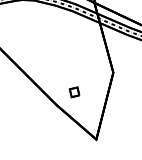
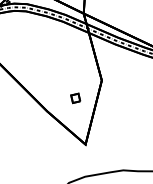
part: (74, 92) -> (75, 98), moved

